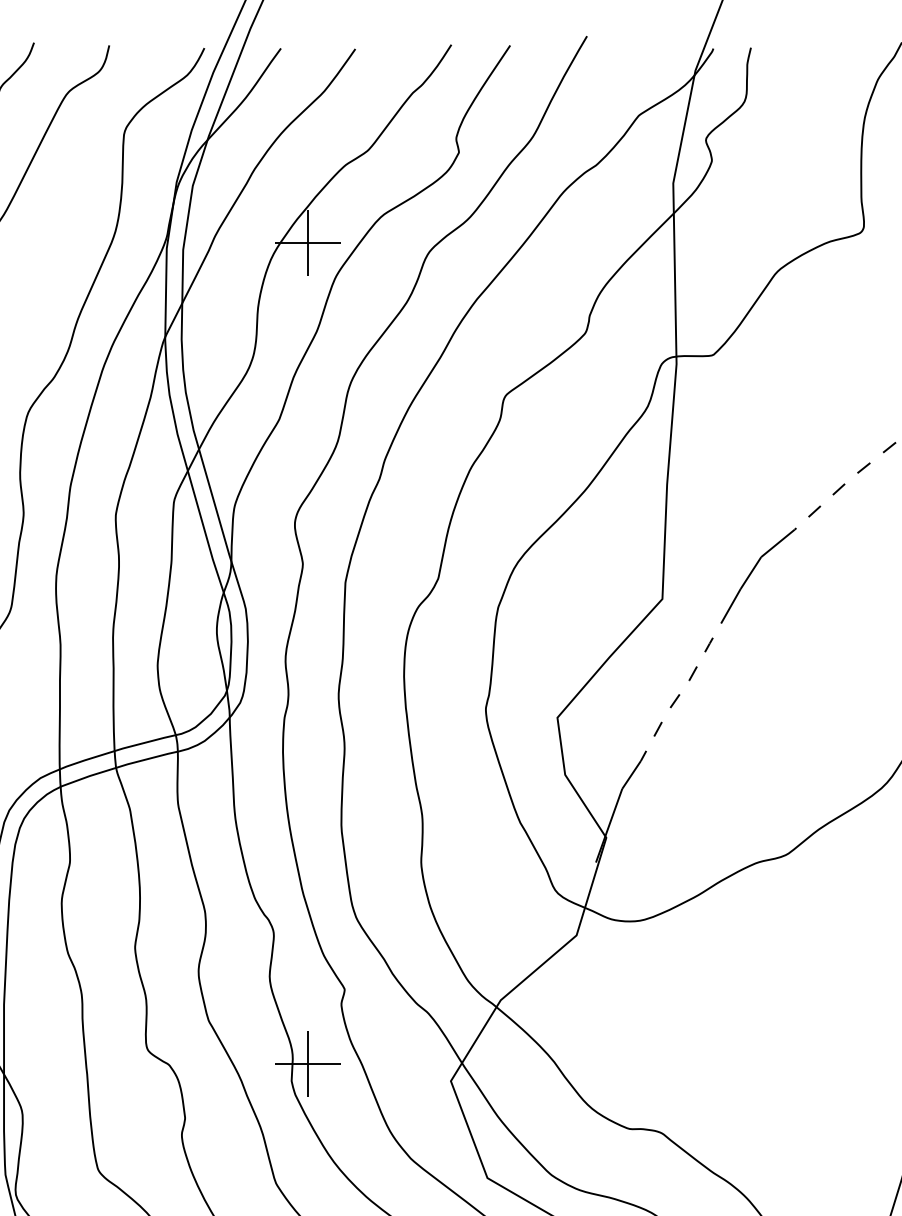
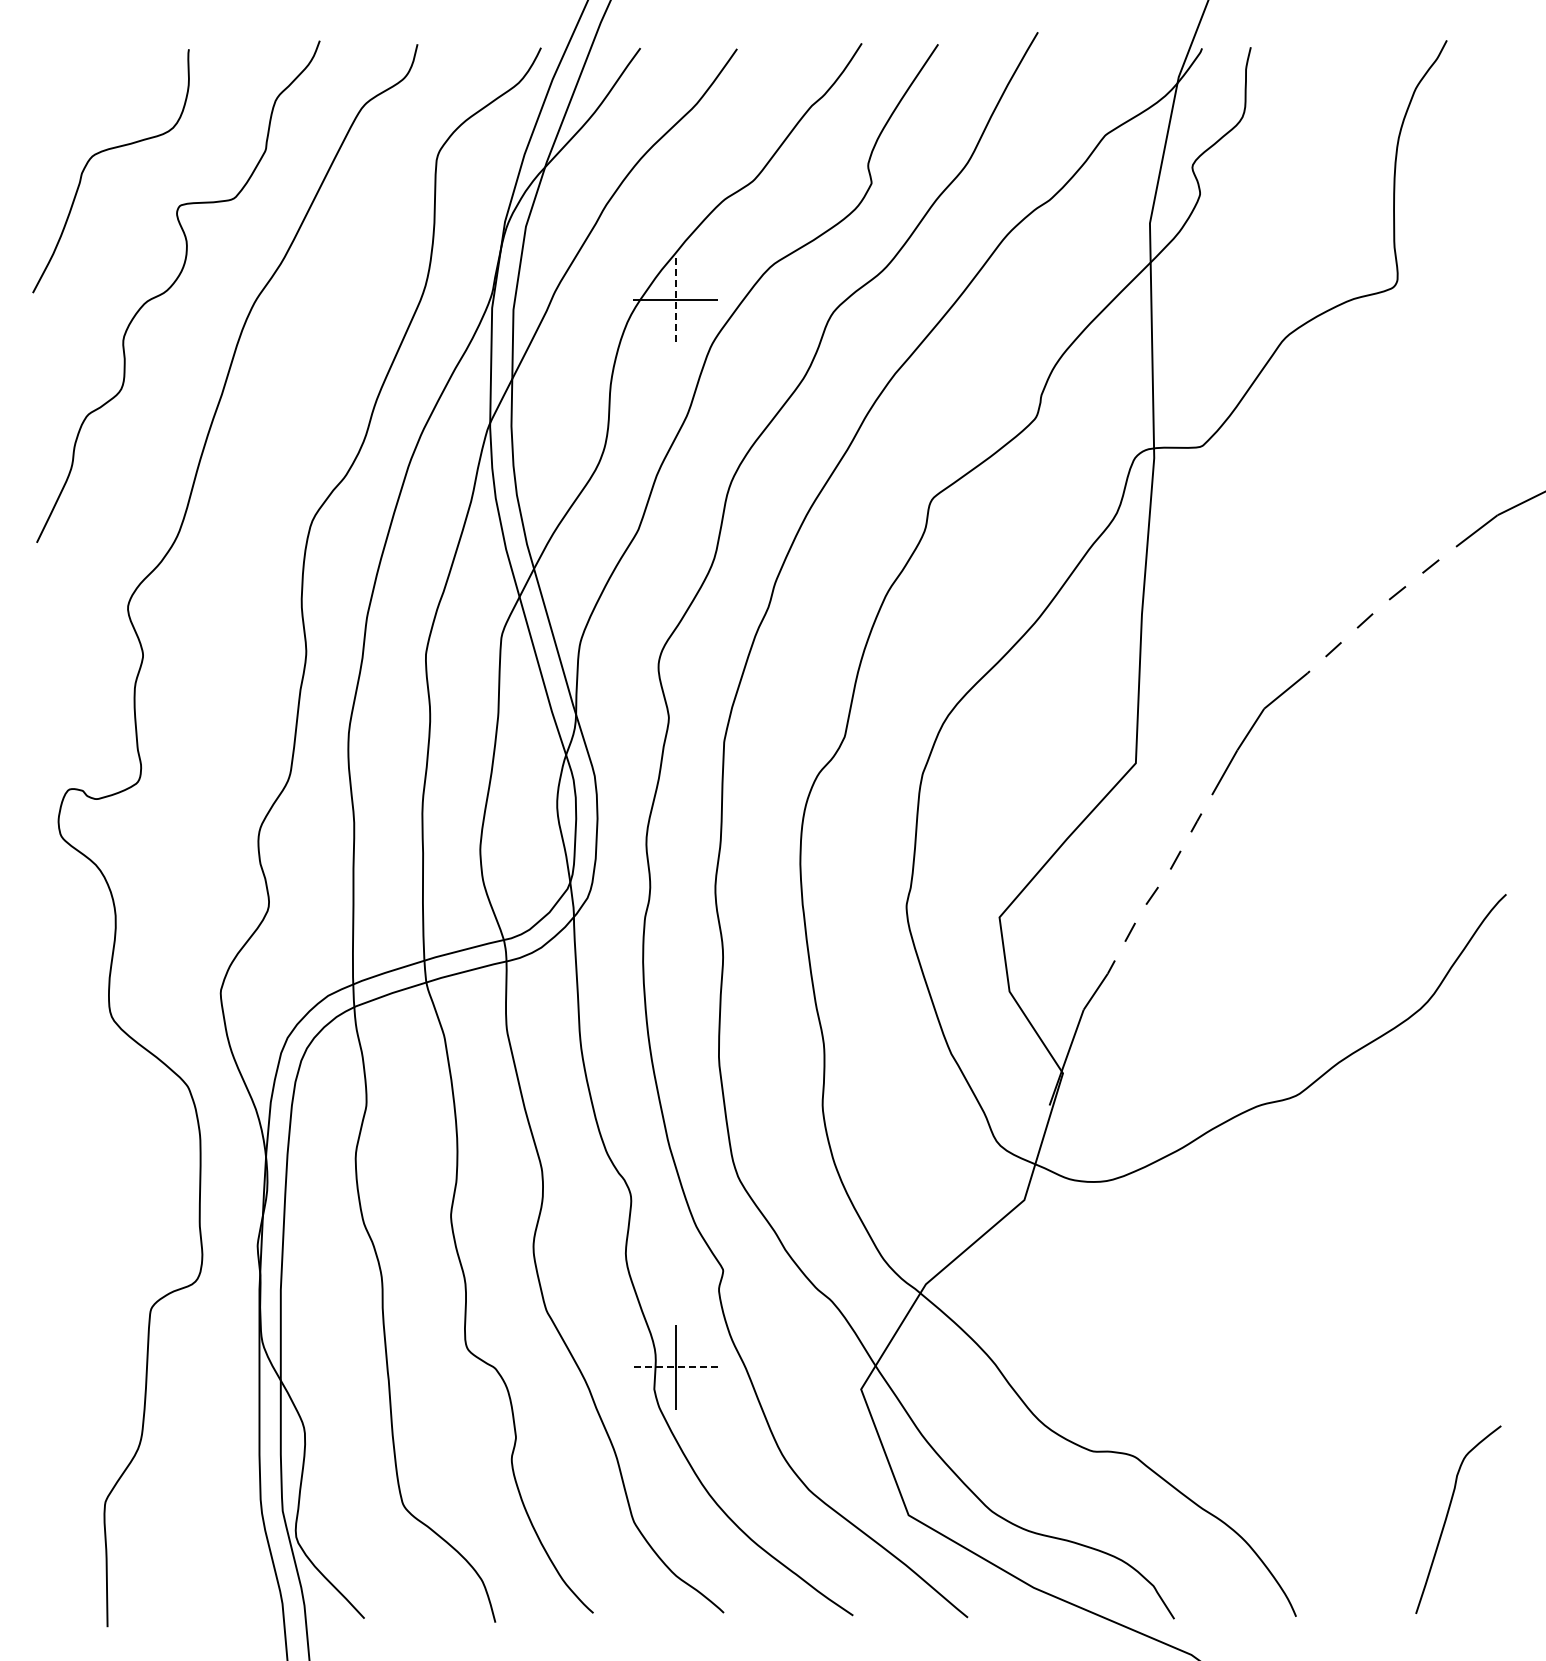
line: (307, 242) -> (675, 300), solid -> dashed
line: (307, 1064) -> (675, 1367), solid -> dashed

